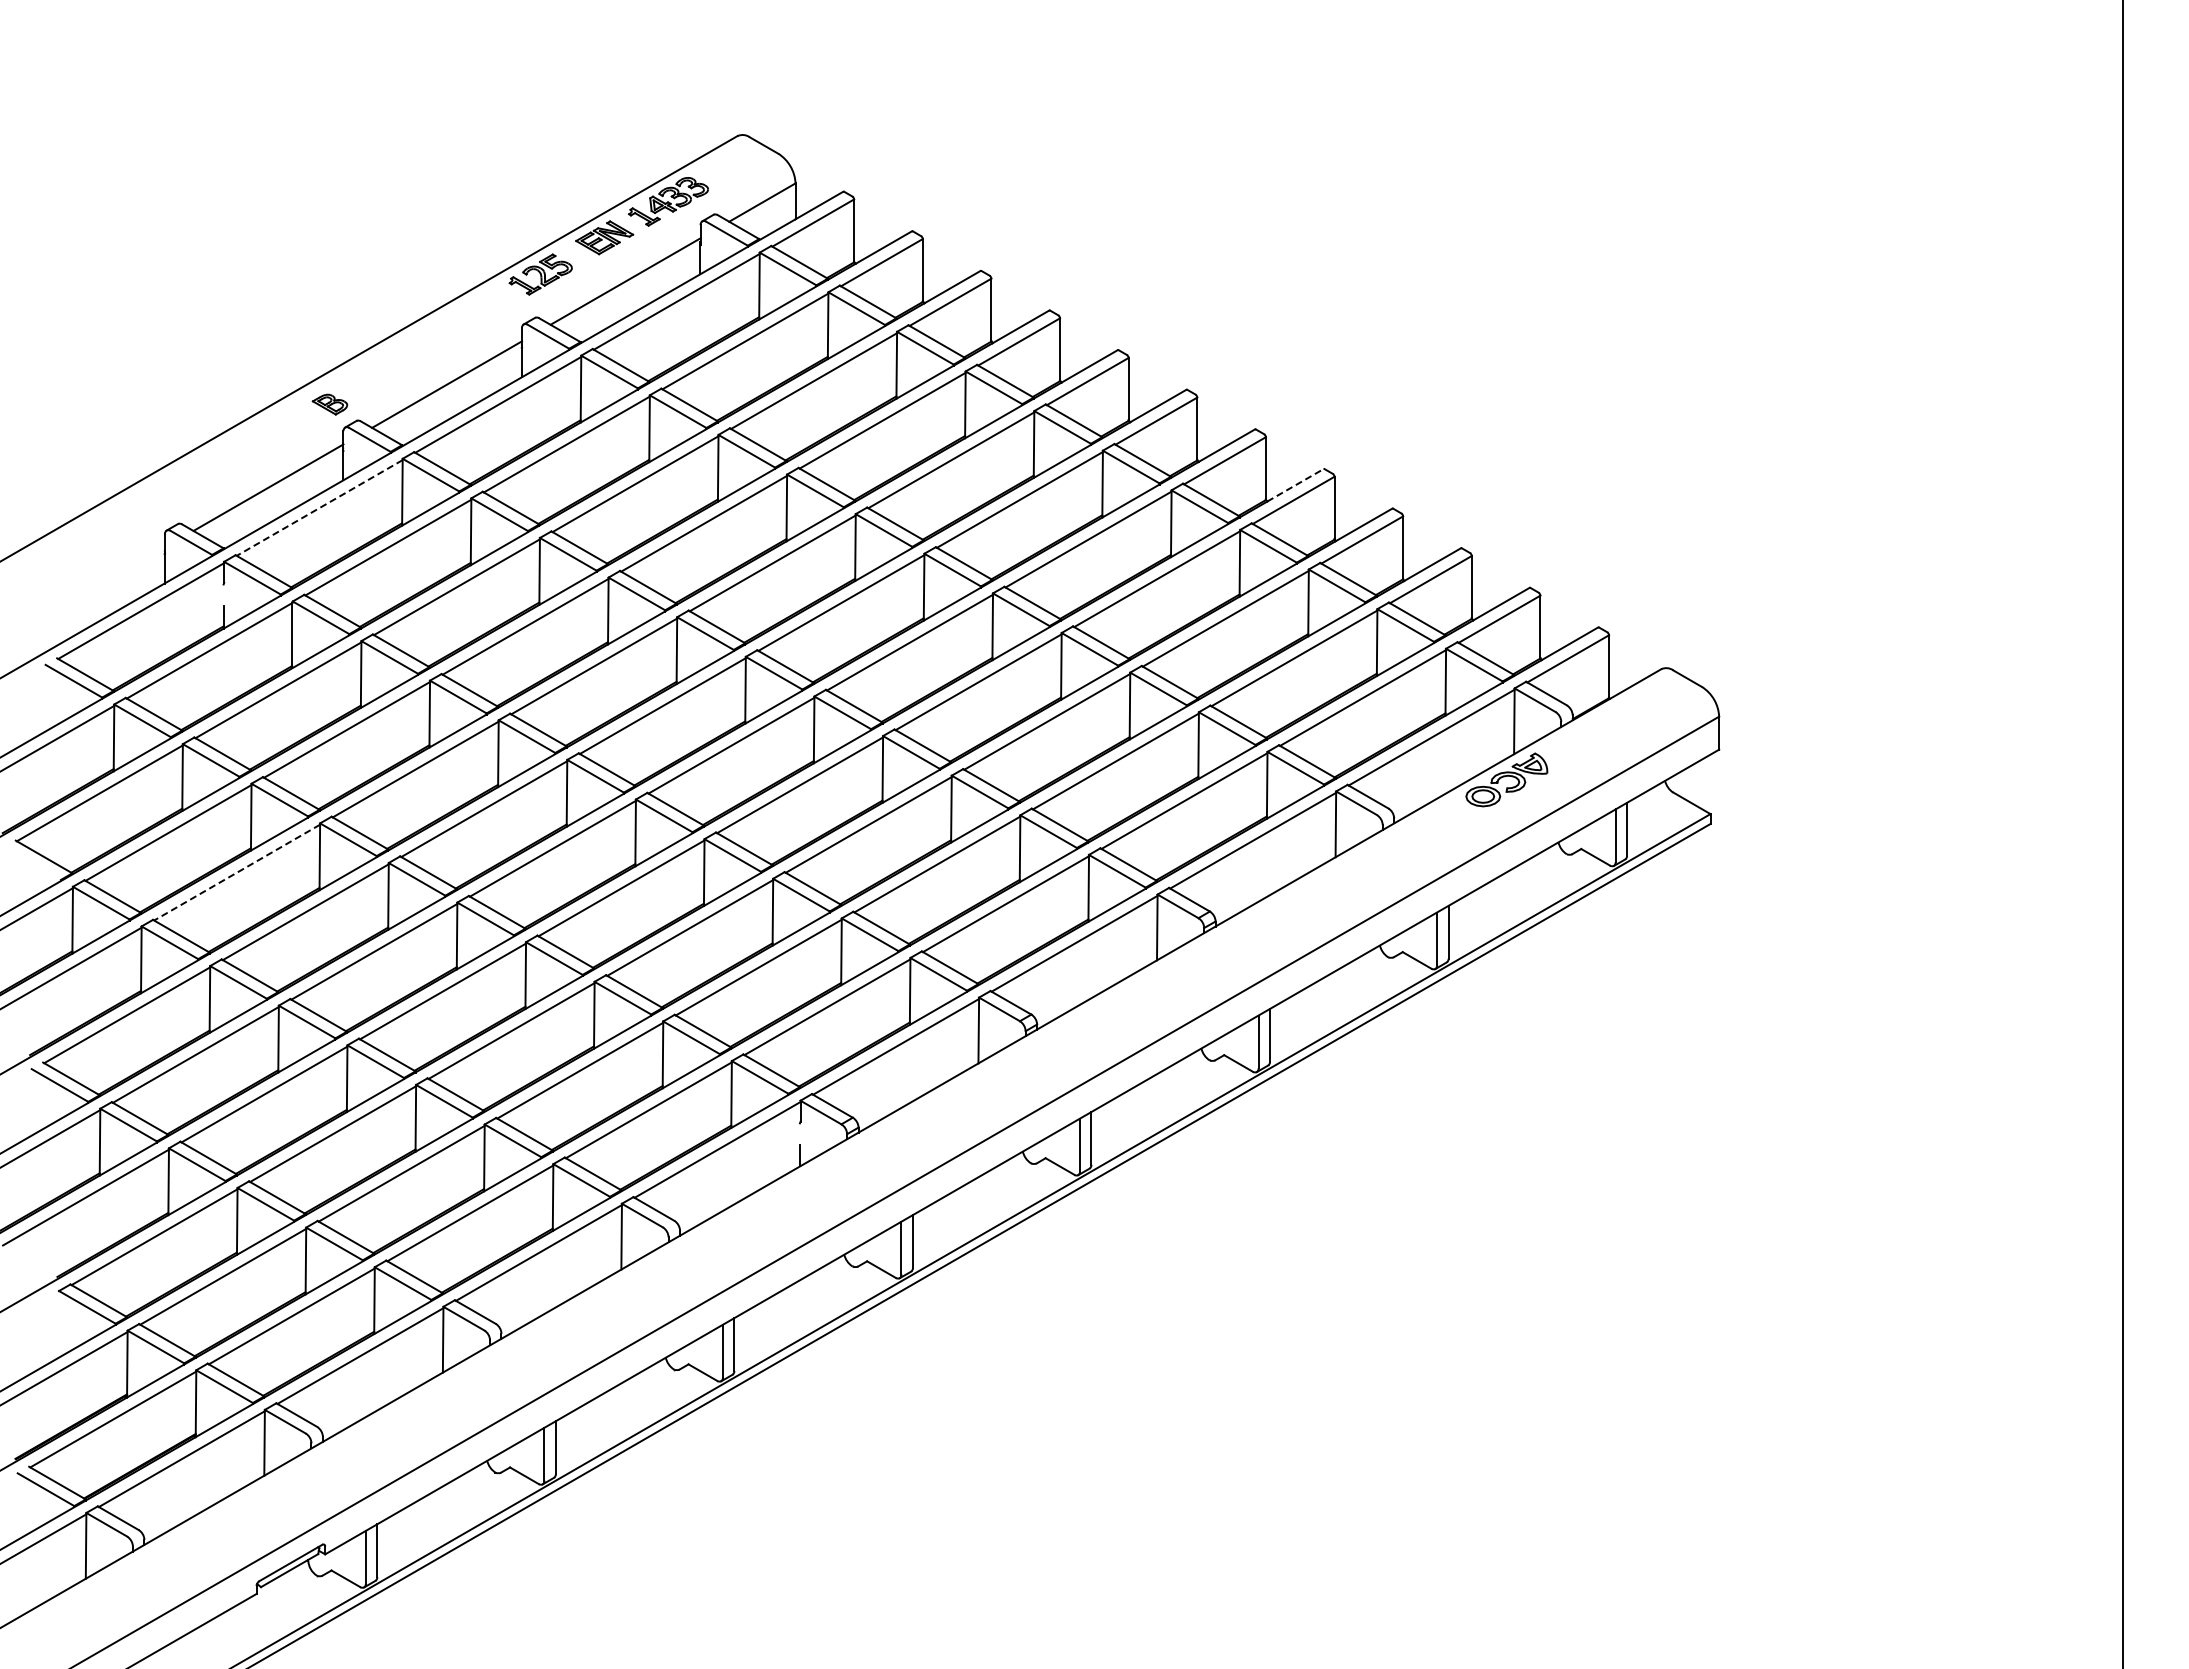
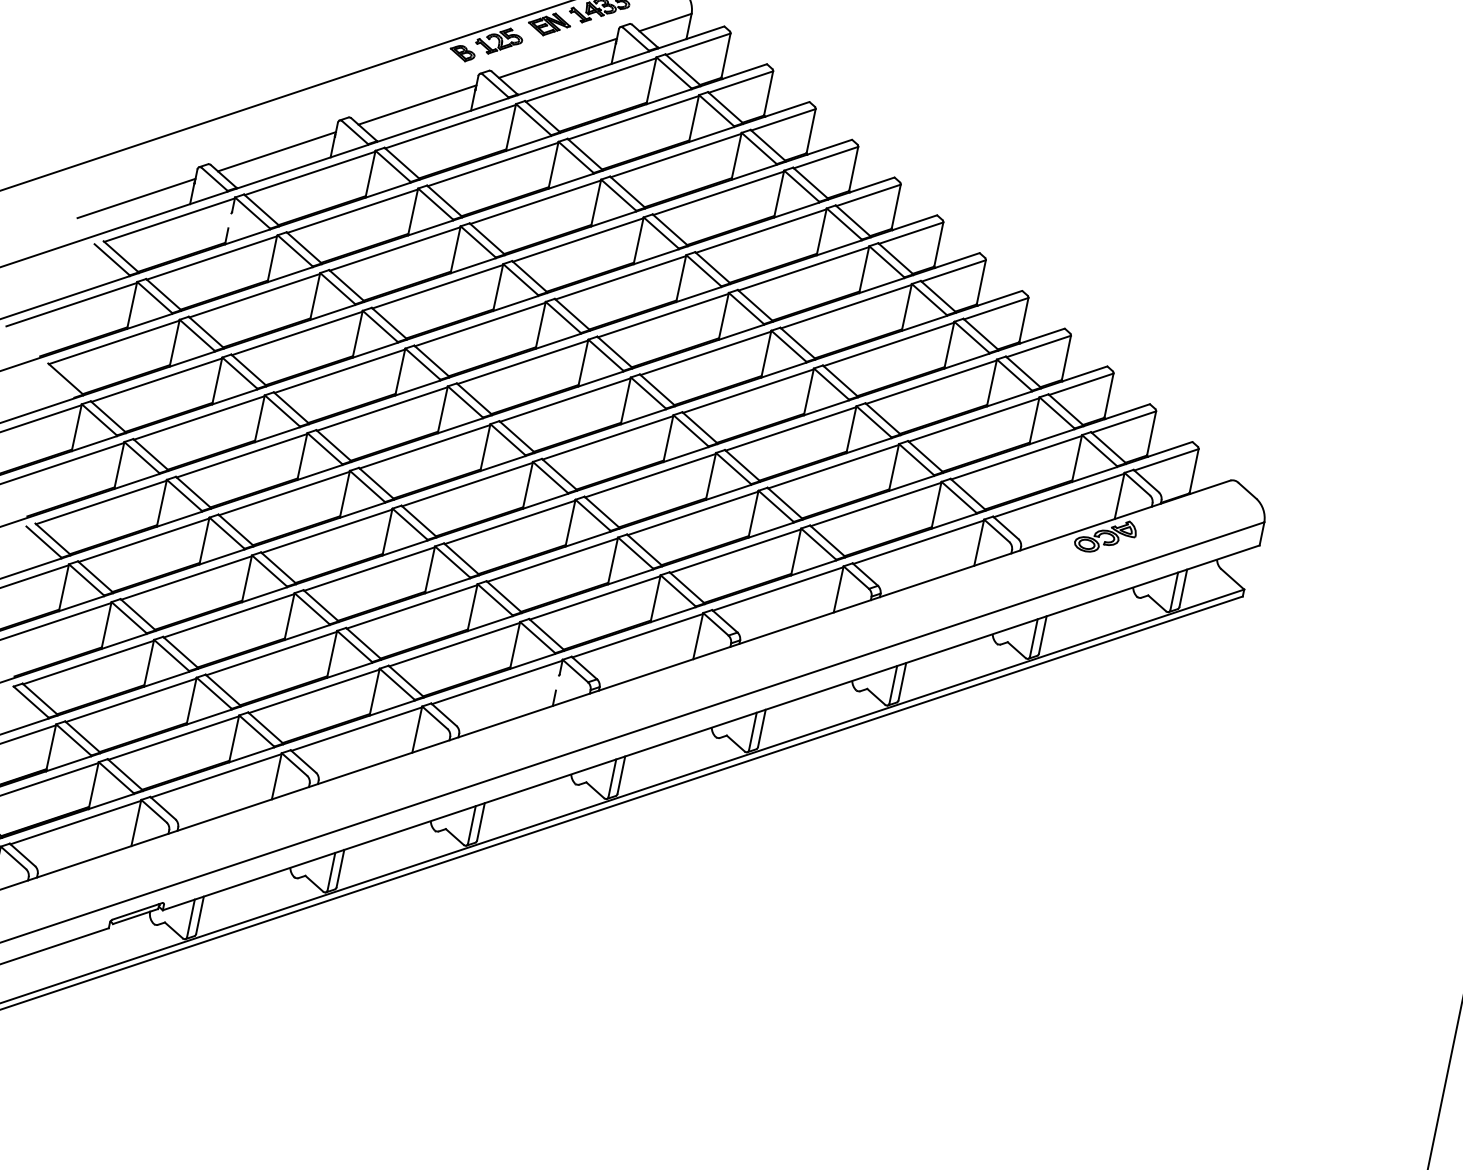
part: (329, 404) -> (462, 53), moved
line: (1295, 485) -> (999, 298), dashed -> solid
line: (319, 507) -> (310, 173), dashed -> solid
line: (90, 590) -> (136, 198), added
line: (237, 872) -> (199, 417), dashed -> solid

